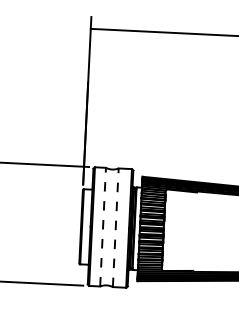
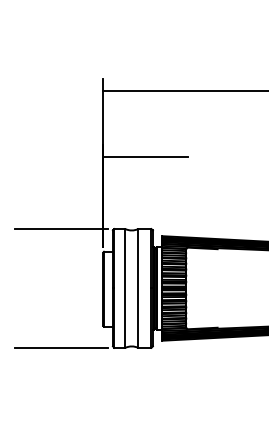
line: (129, 96) -> (145, 156), added
line: (103, 226) -> (125, 287), dashed -> solid
line: (116, 226) -> (138, 287), dashed -> solid

